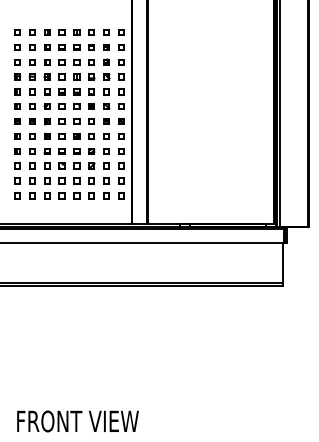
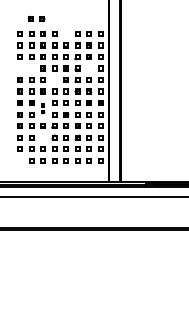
part: (76, 32) -> (65, 34), removed
part: (24, 76) -> (36, 18), moved
part: (106, 76) -> (88, 68), removed
part: (61, 91) -> (54, 79), removed
part: (47, 128) -> (43, 108), size x0.6
part: (47, 165) -> (43, 137), removed
part: (17, 195) -> (20, 160), removed

